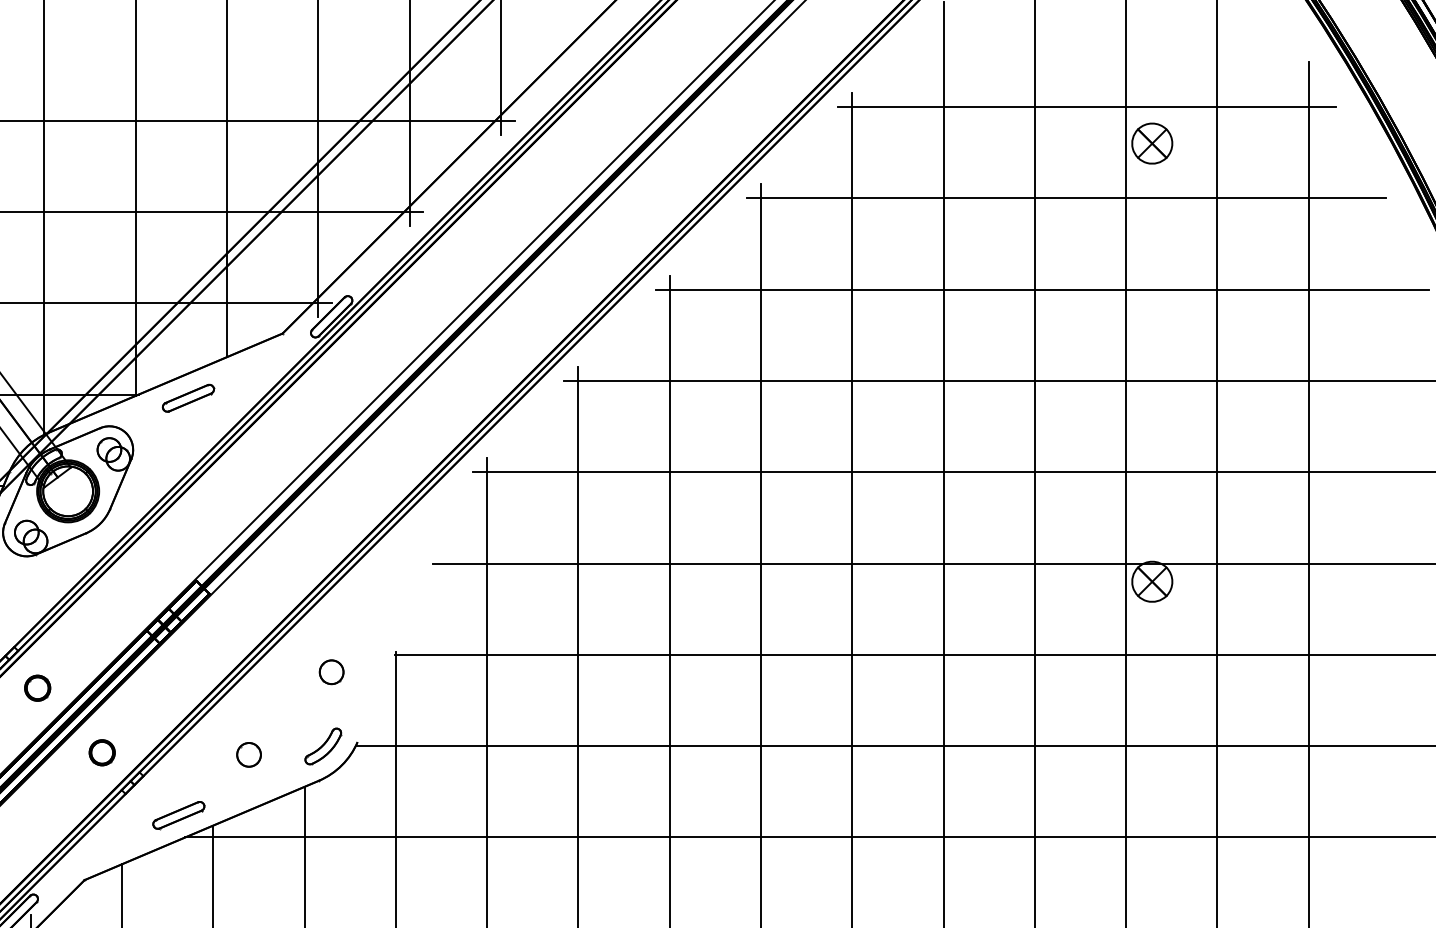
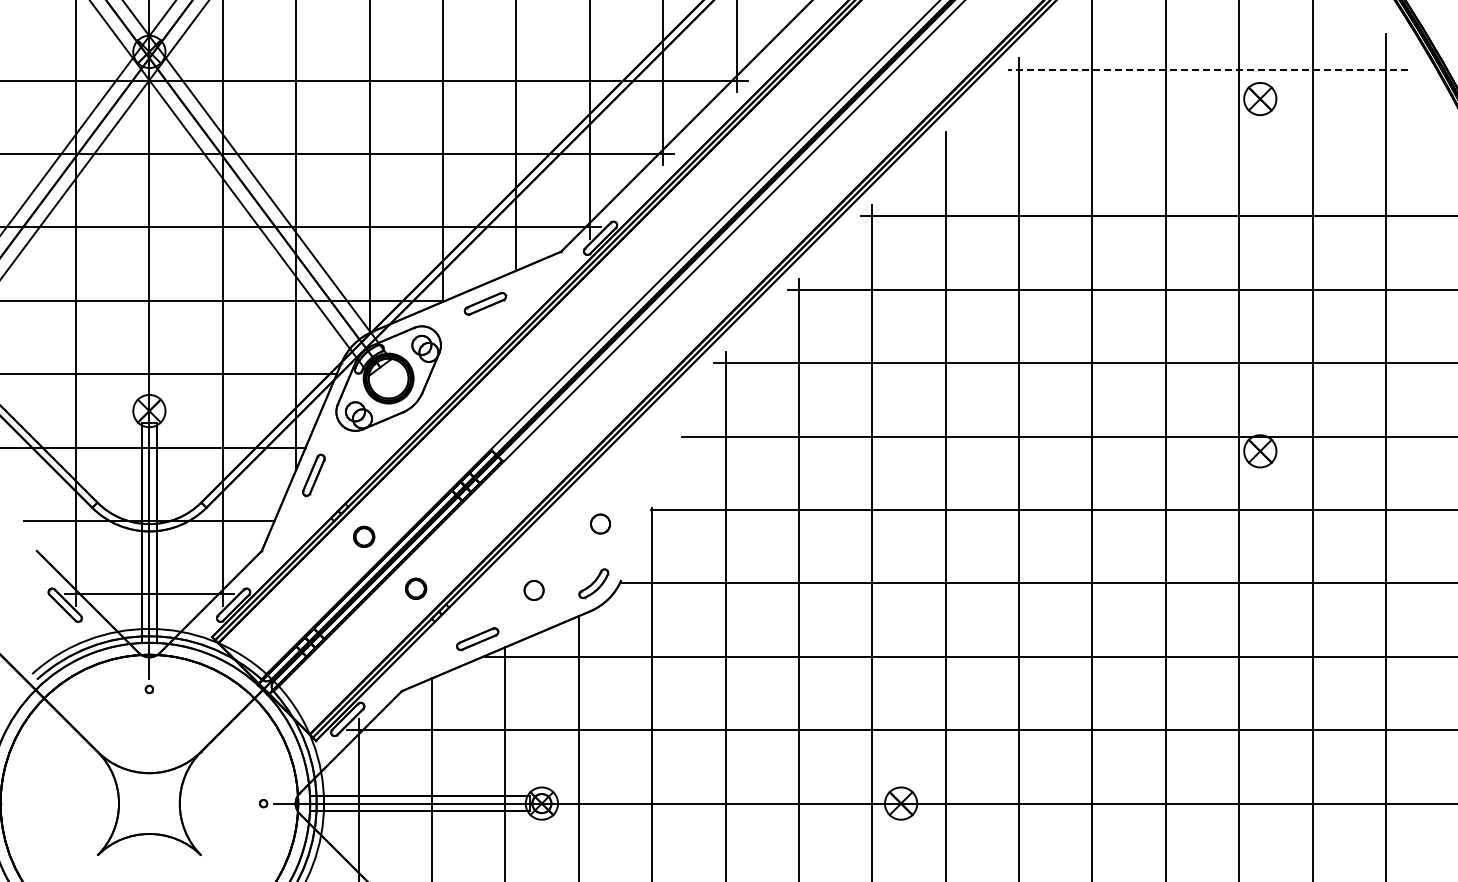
line: (1086, 106) -> (1207, 69), solid -> dashed
line: (1065, 198) -> (1190, 143), removed

